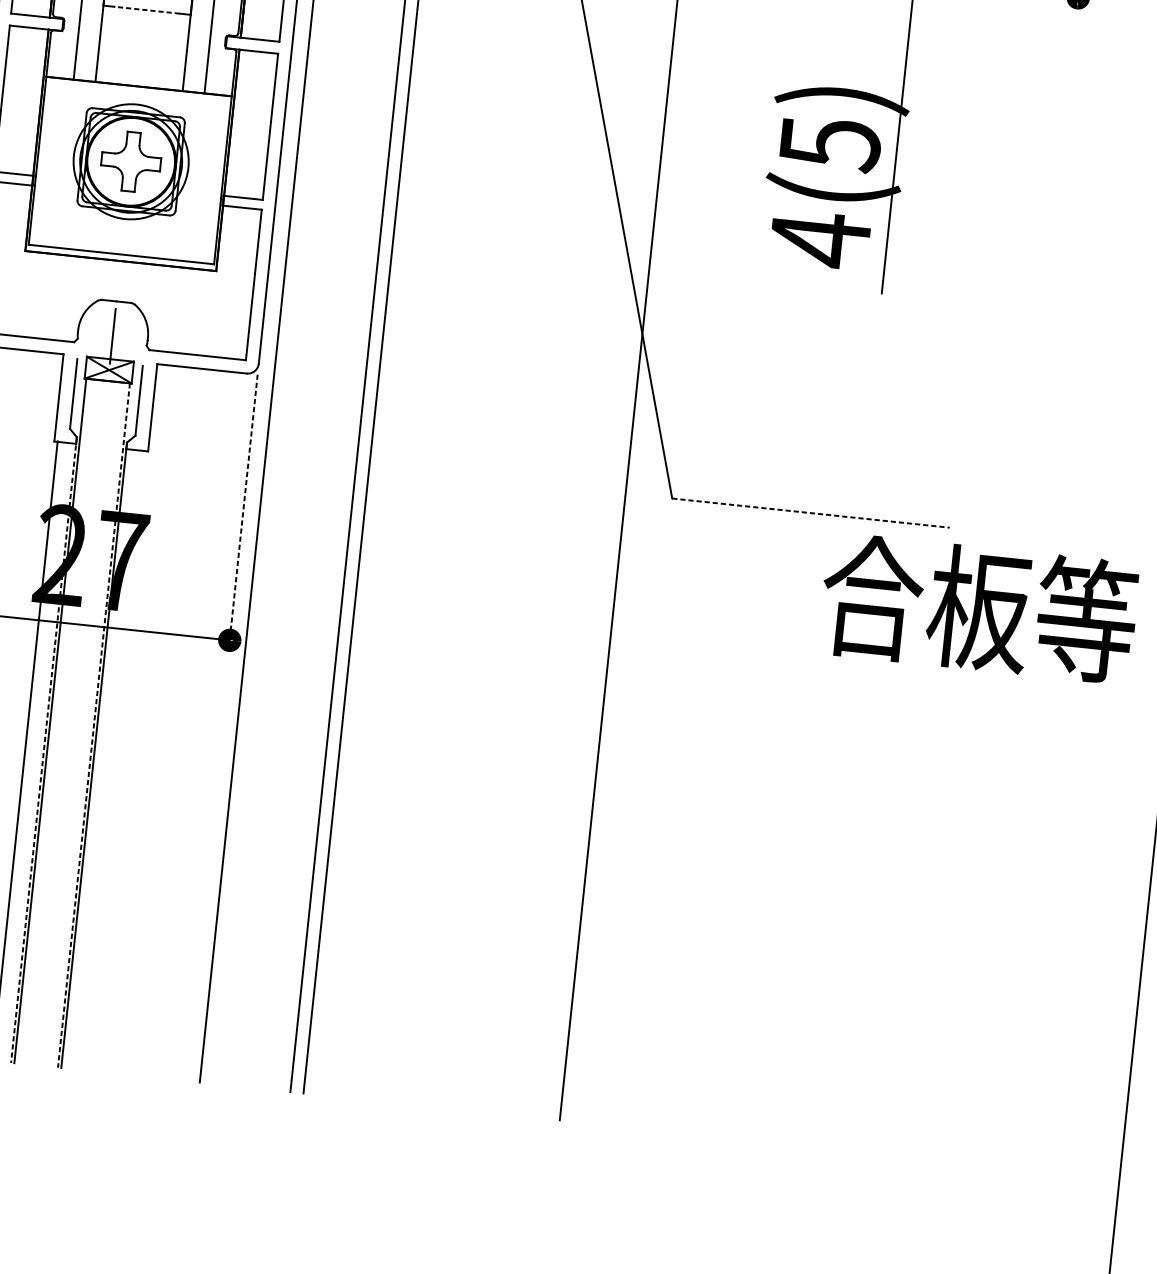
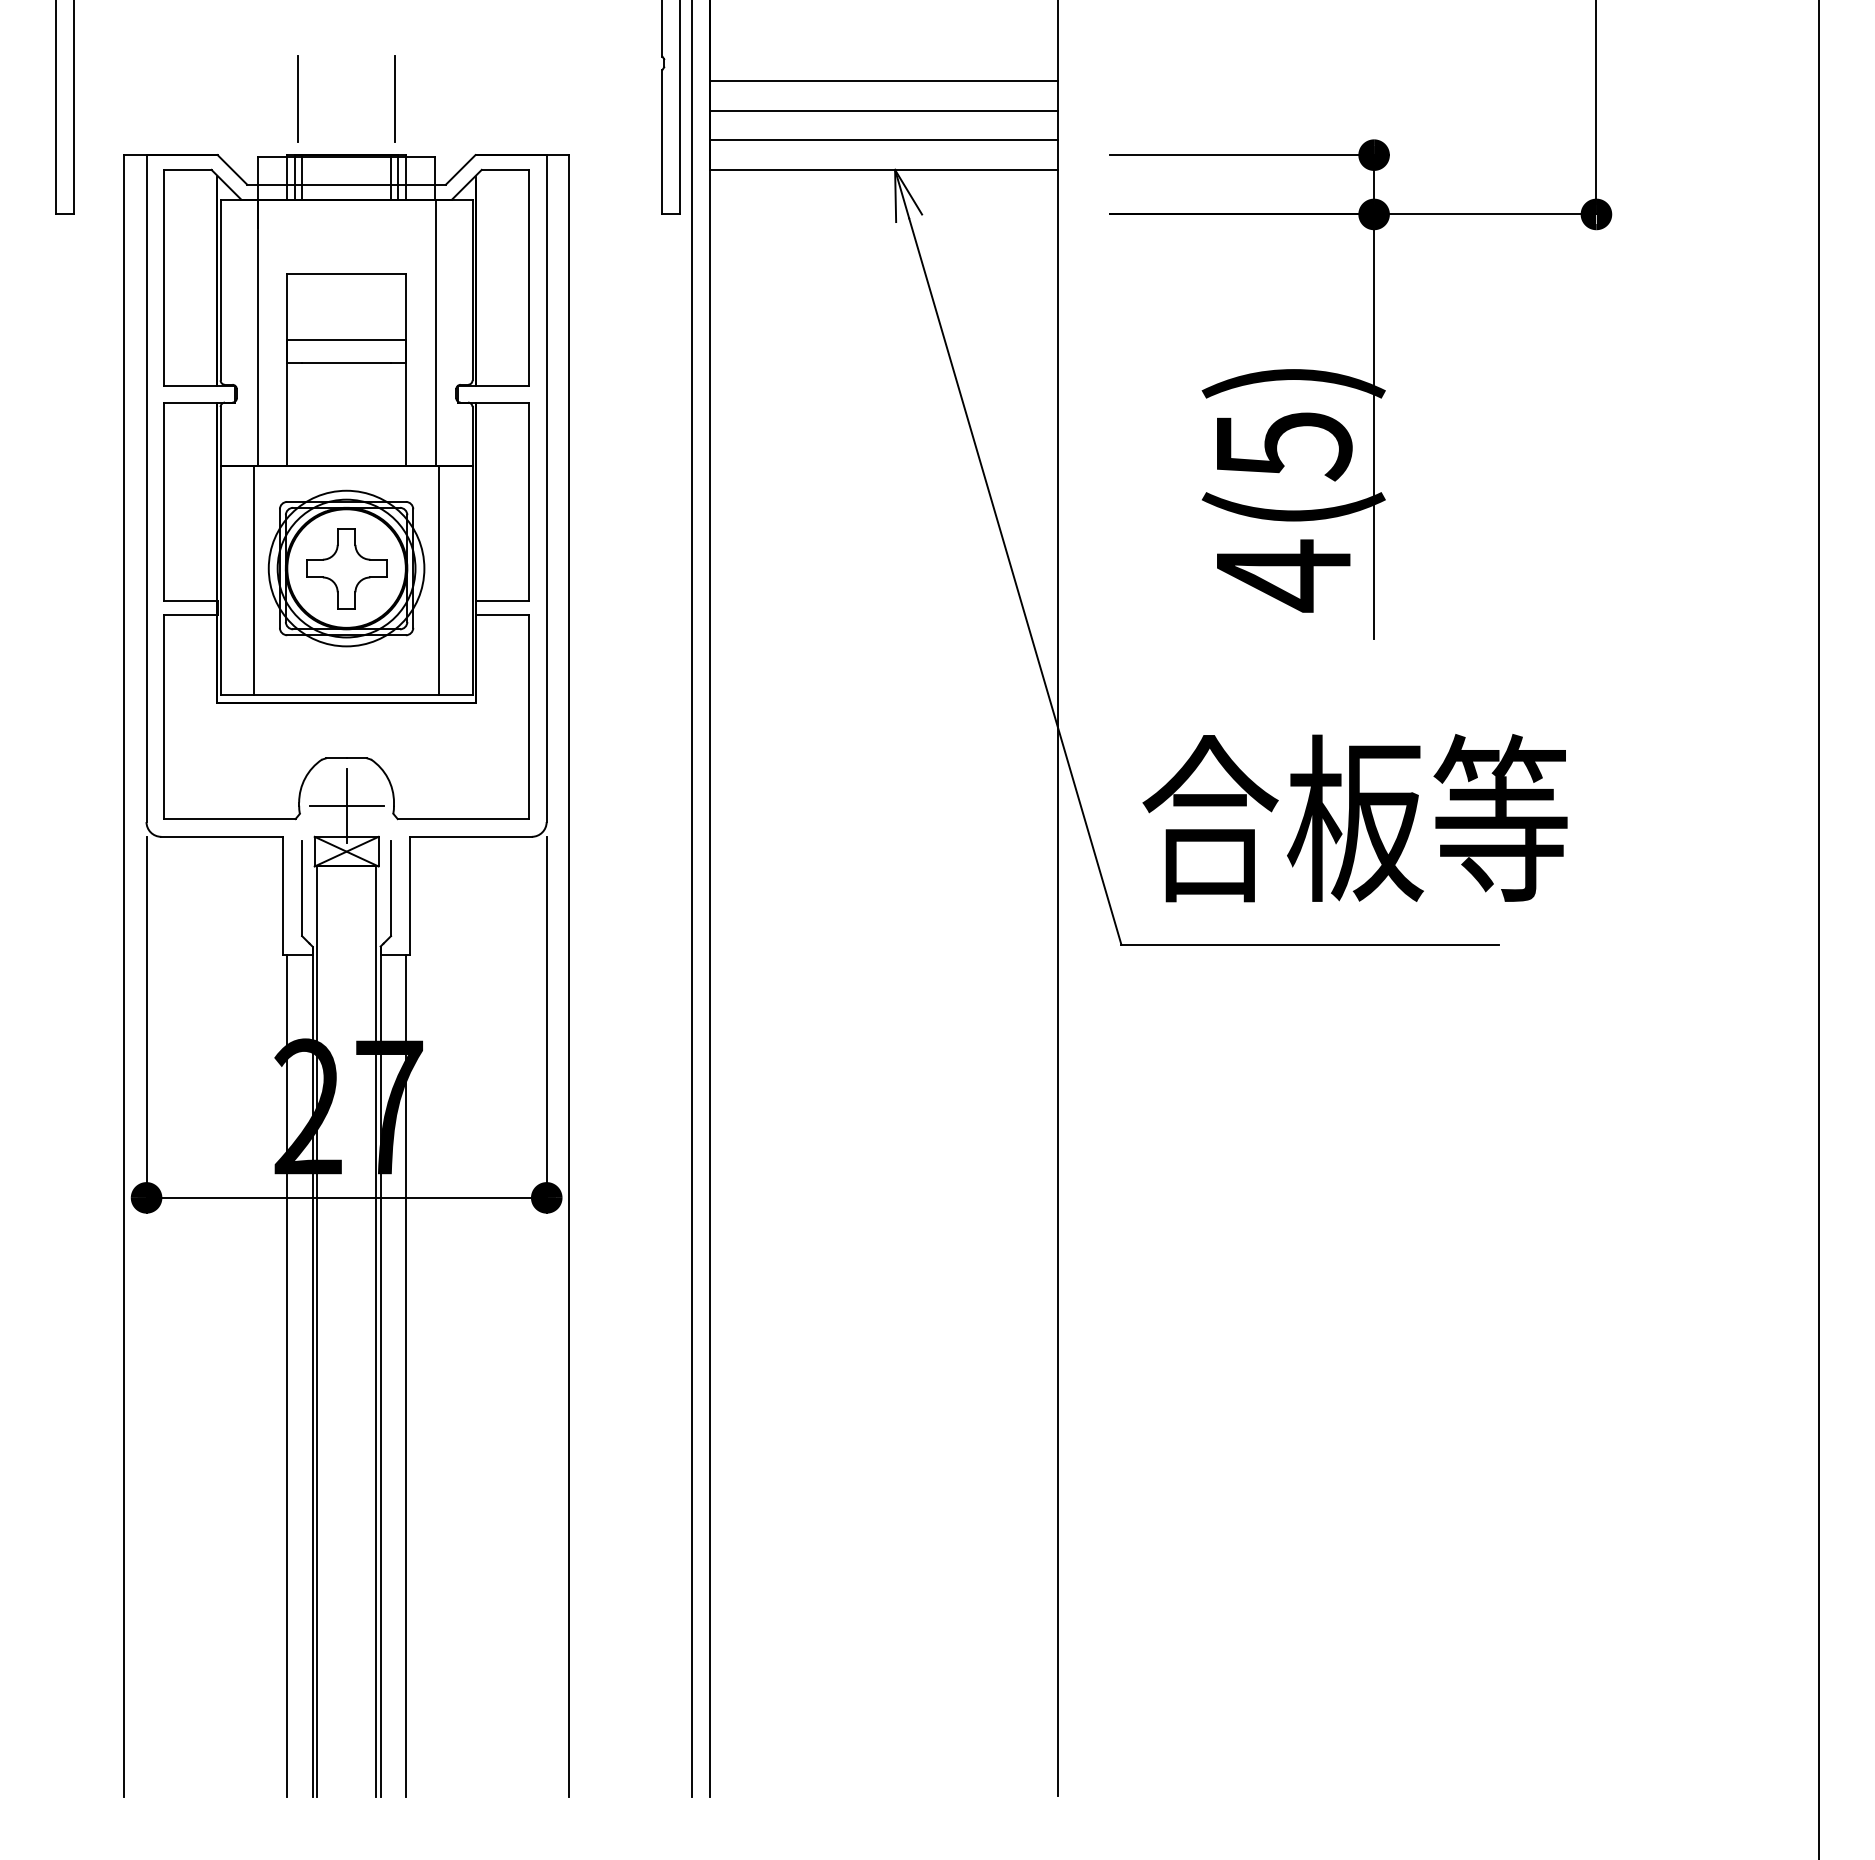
line: (147, 10) -> (346, 362), dashed -> solid
line: (61, 163) -> (253, 580), added
line: (198, 177) -> (439, 580), added
line: (112, 336) -> (346, 805), added
line: (243, 512) -> (546, 1024), dashed -> solid
line: (811, 512) -> (1310, 944), dashed -> solid
text: (978, 608) -> (1354, 818), moved
line: (94, 725) -> (376, 1331), dashed -> solid
line: (43, 750) -> (312, 1372), dashed -> solid
line: (112, 760) -> (405, 1375), added

